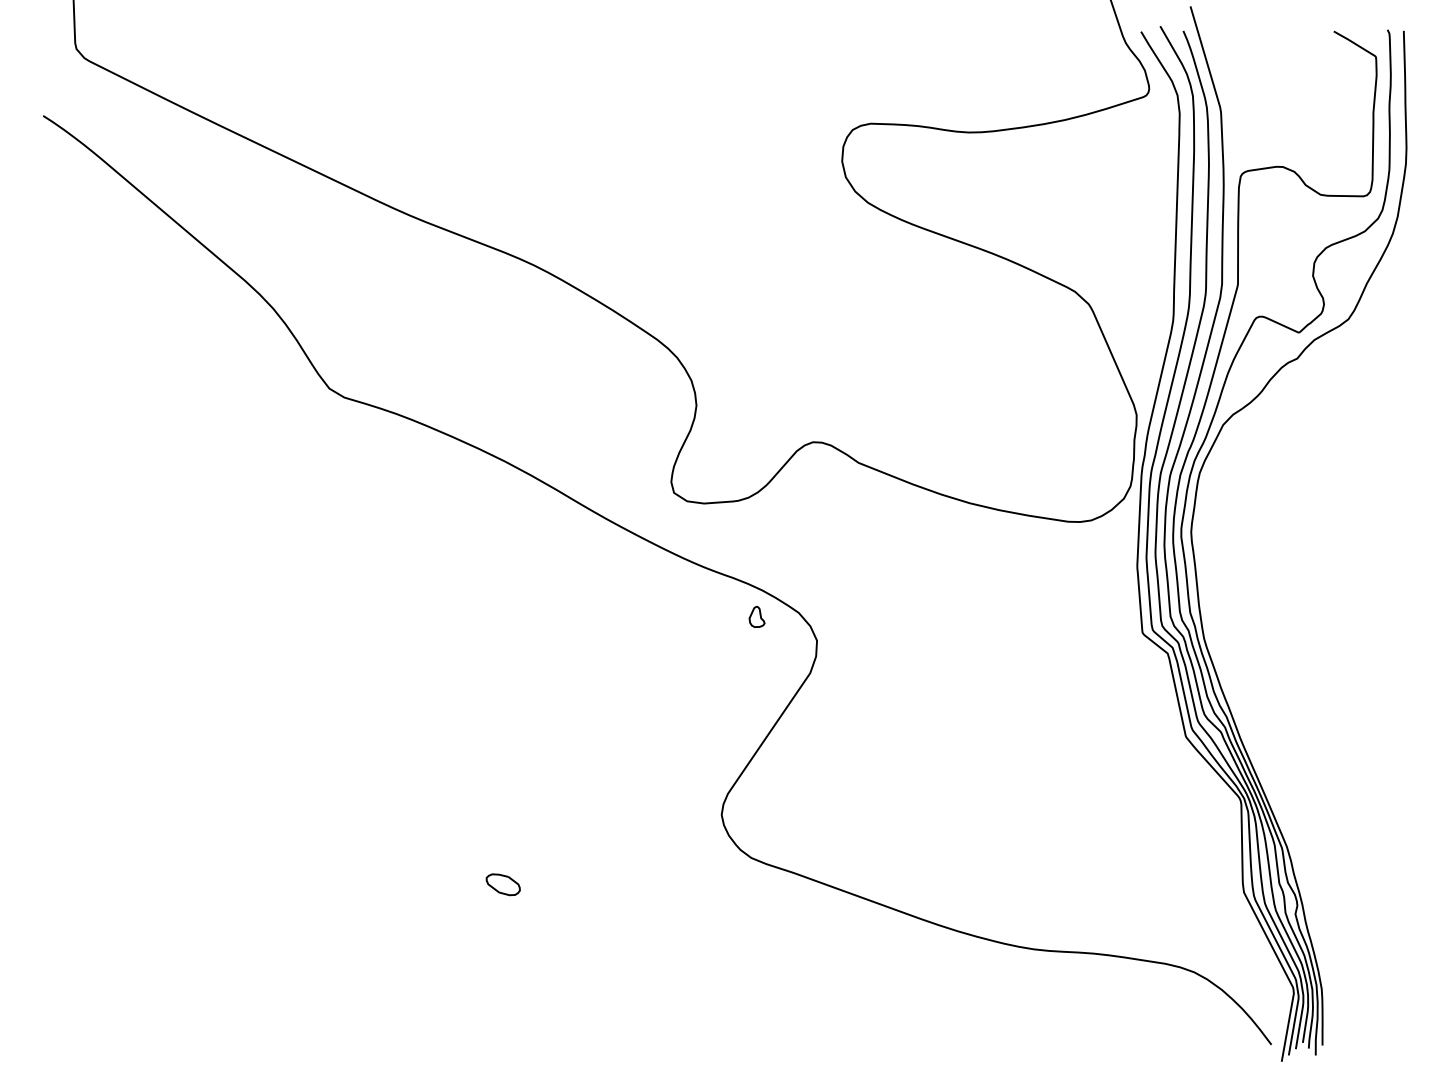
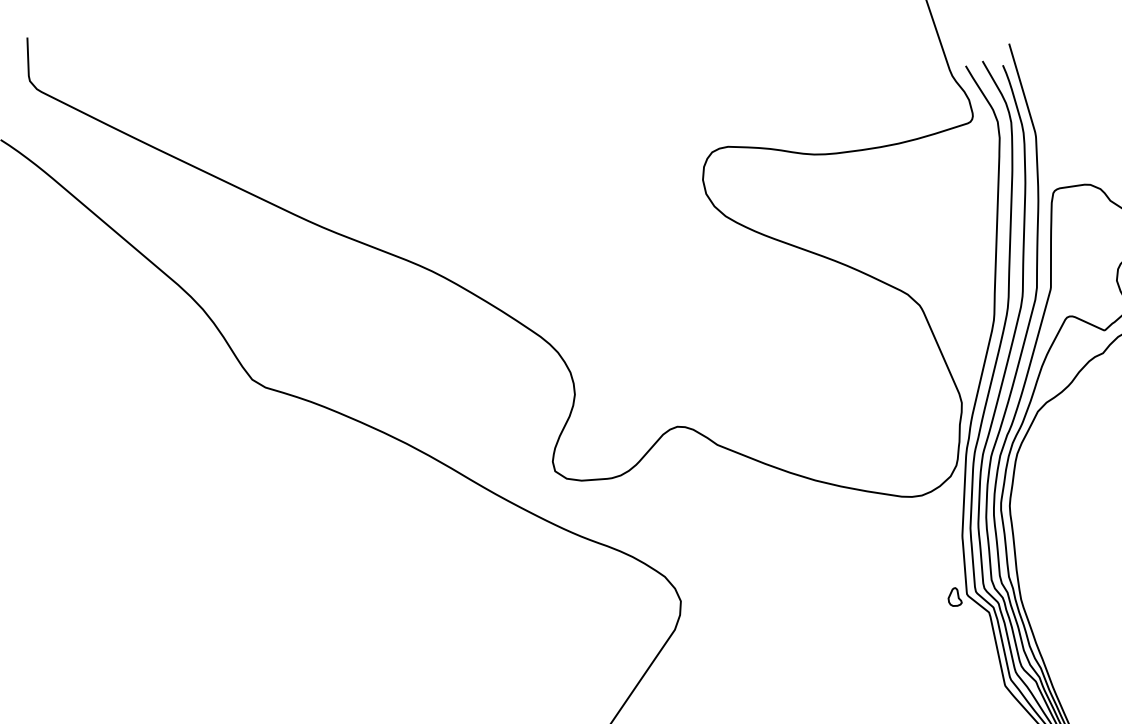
part: (756, 616) -> (954, 596), moved

